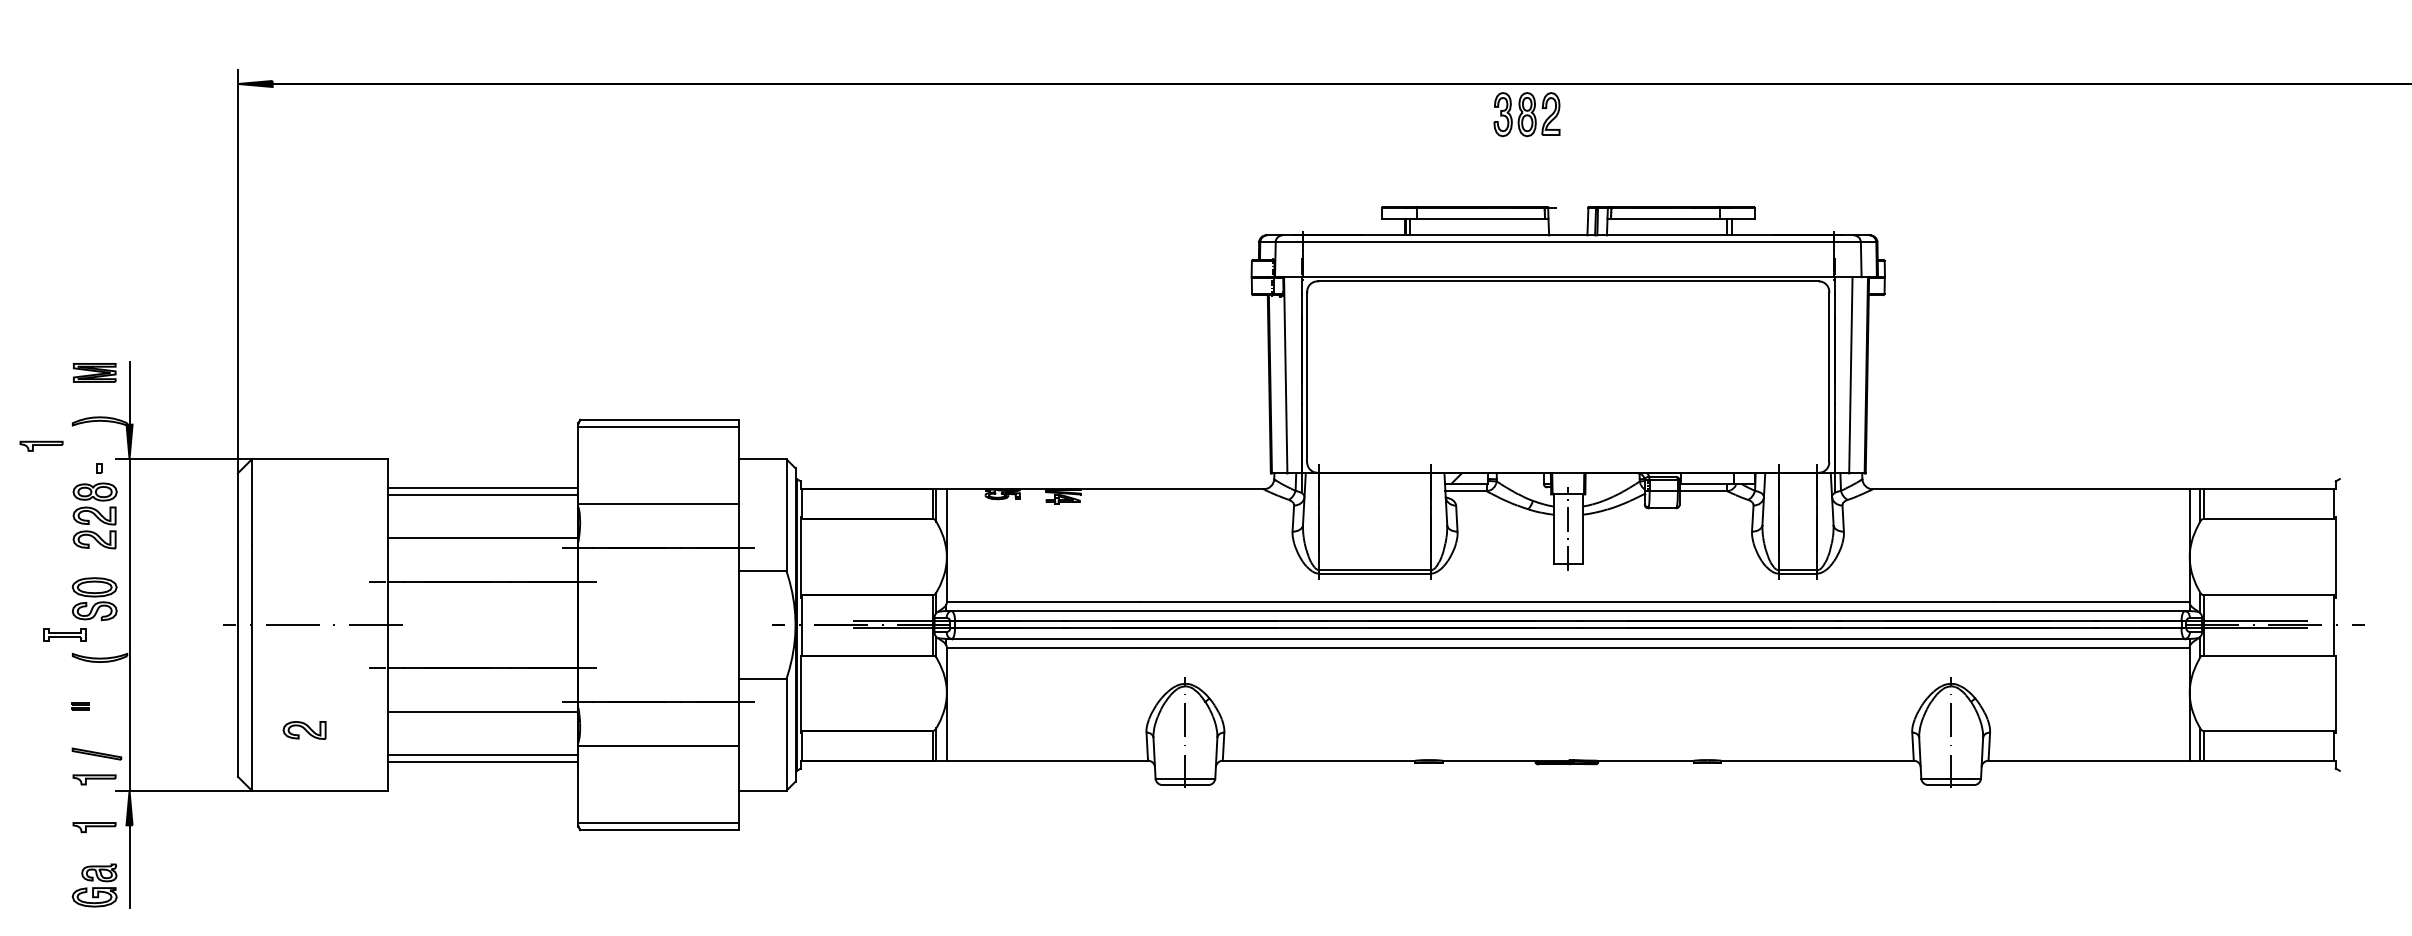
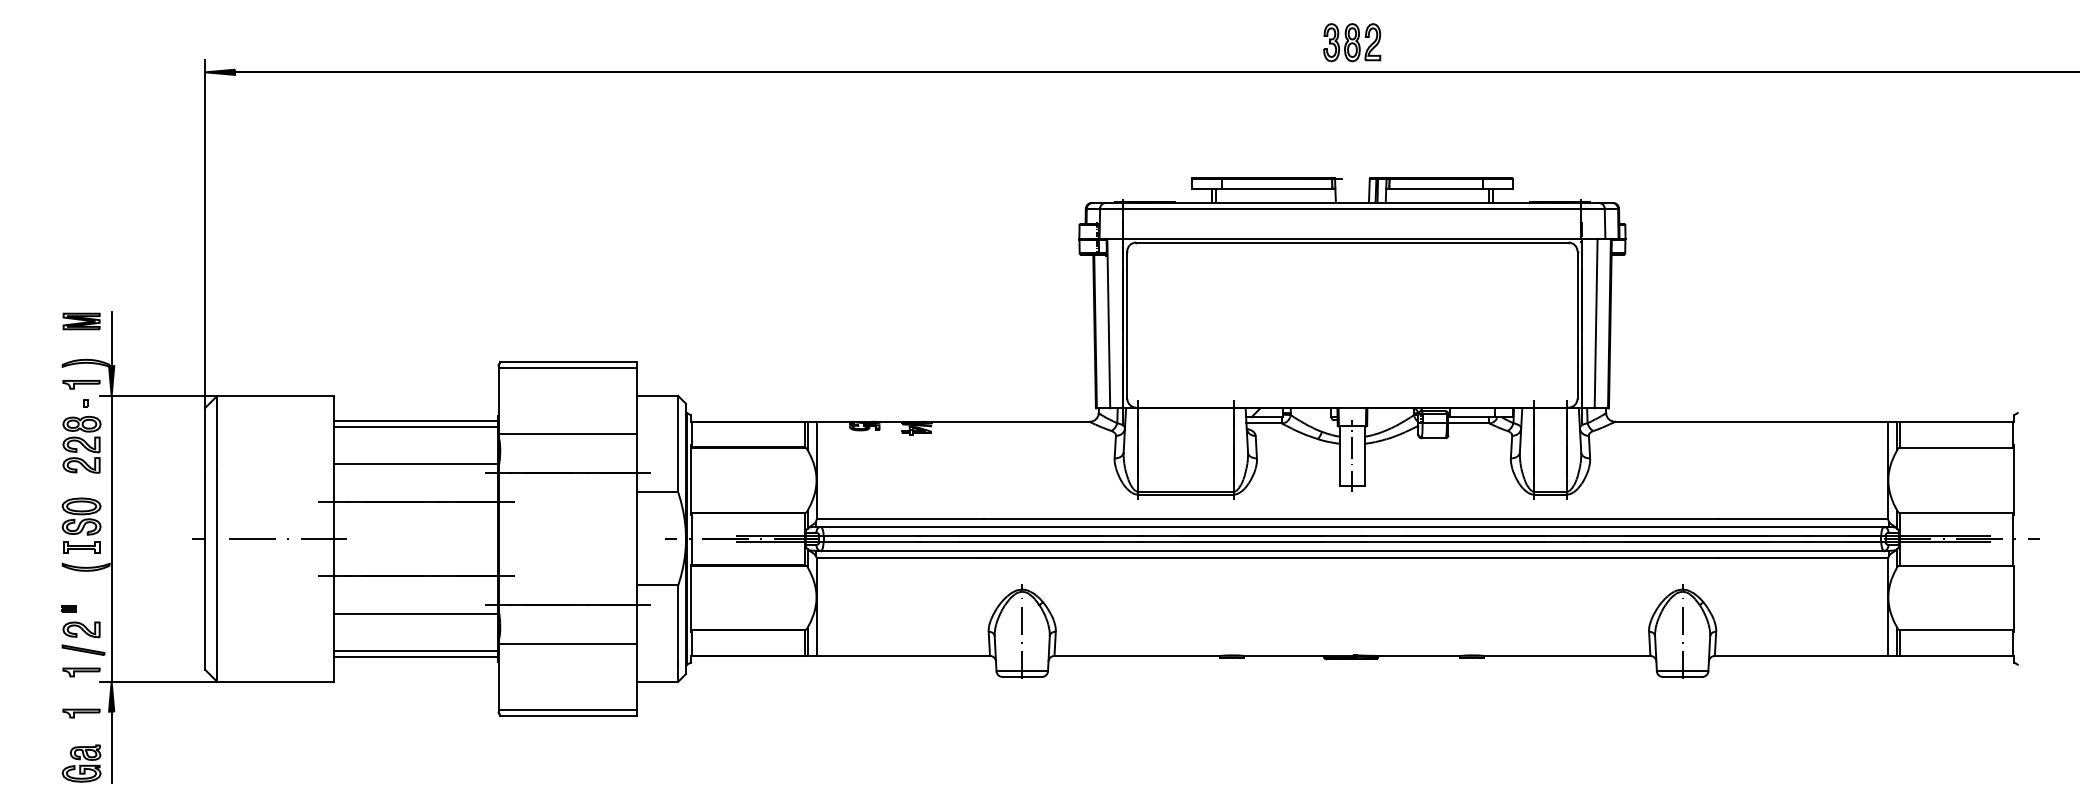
part: (1526, 114) -> (1351, 42), moved
part: (41, 445) -> (81, 384), moved
part: (64, 634) -> (81, 547), moved
part: (304, 730) -> (81, 629), moved

